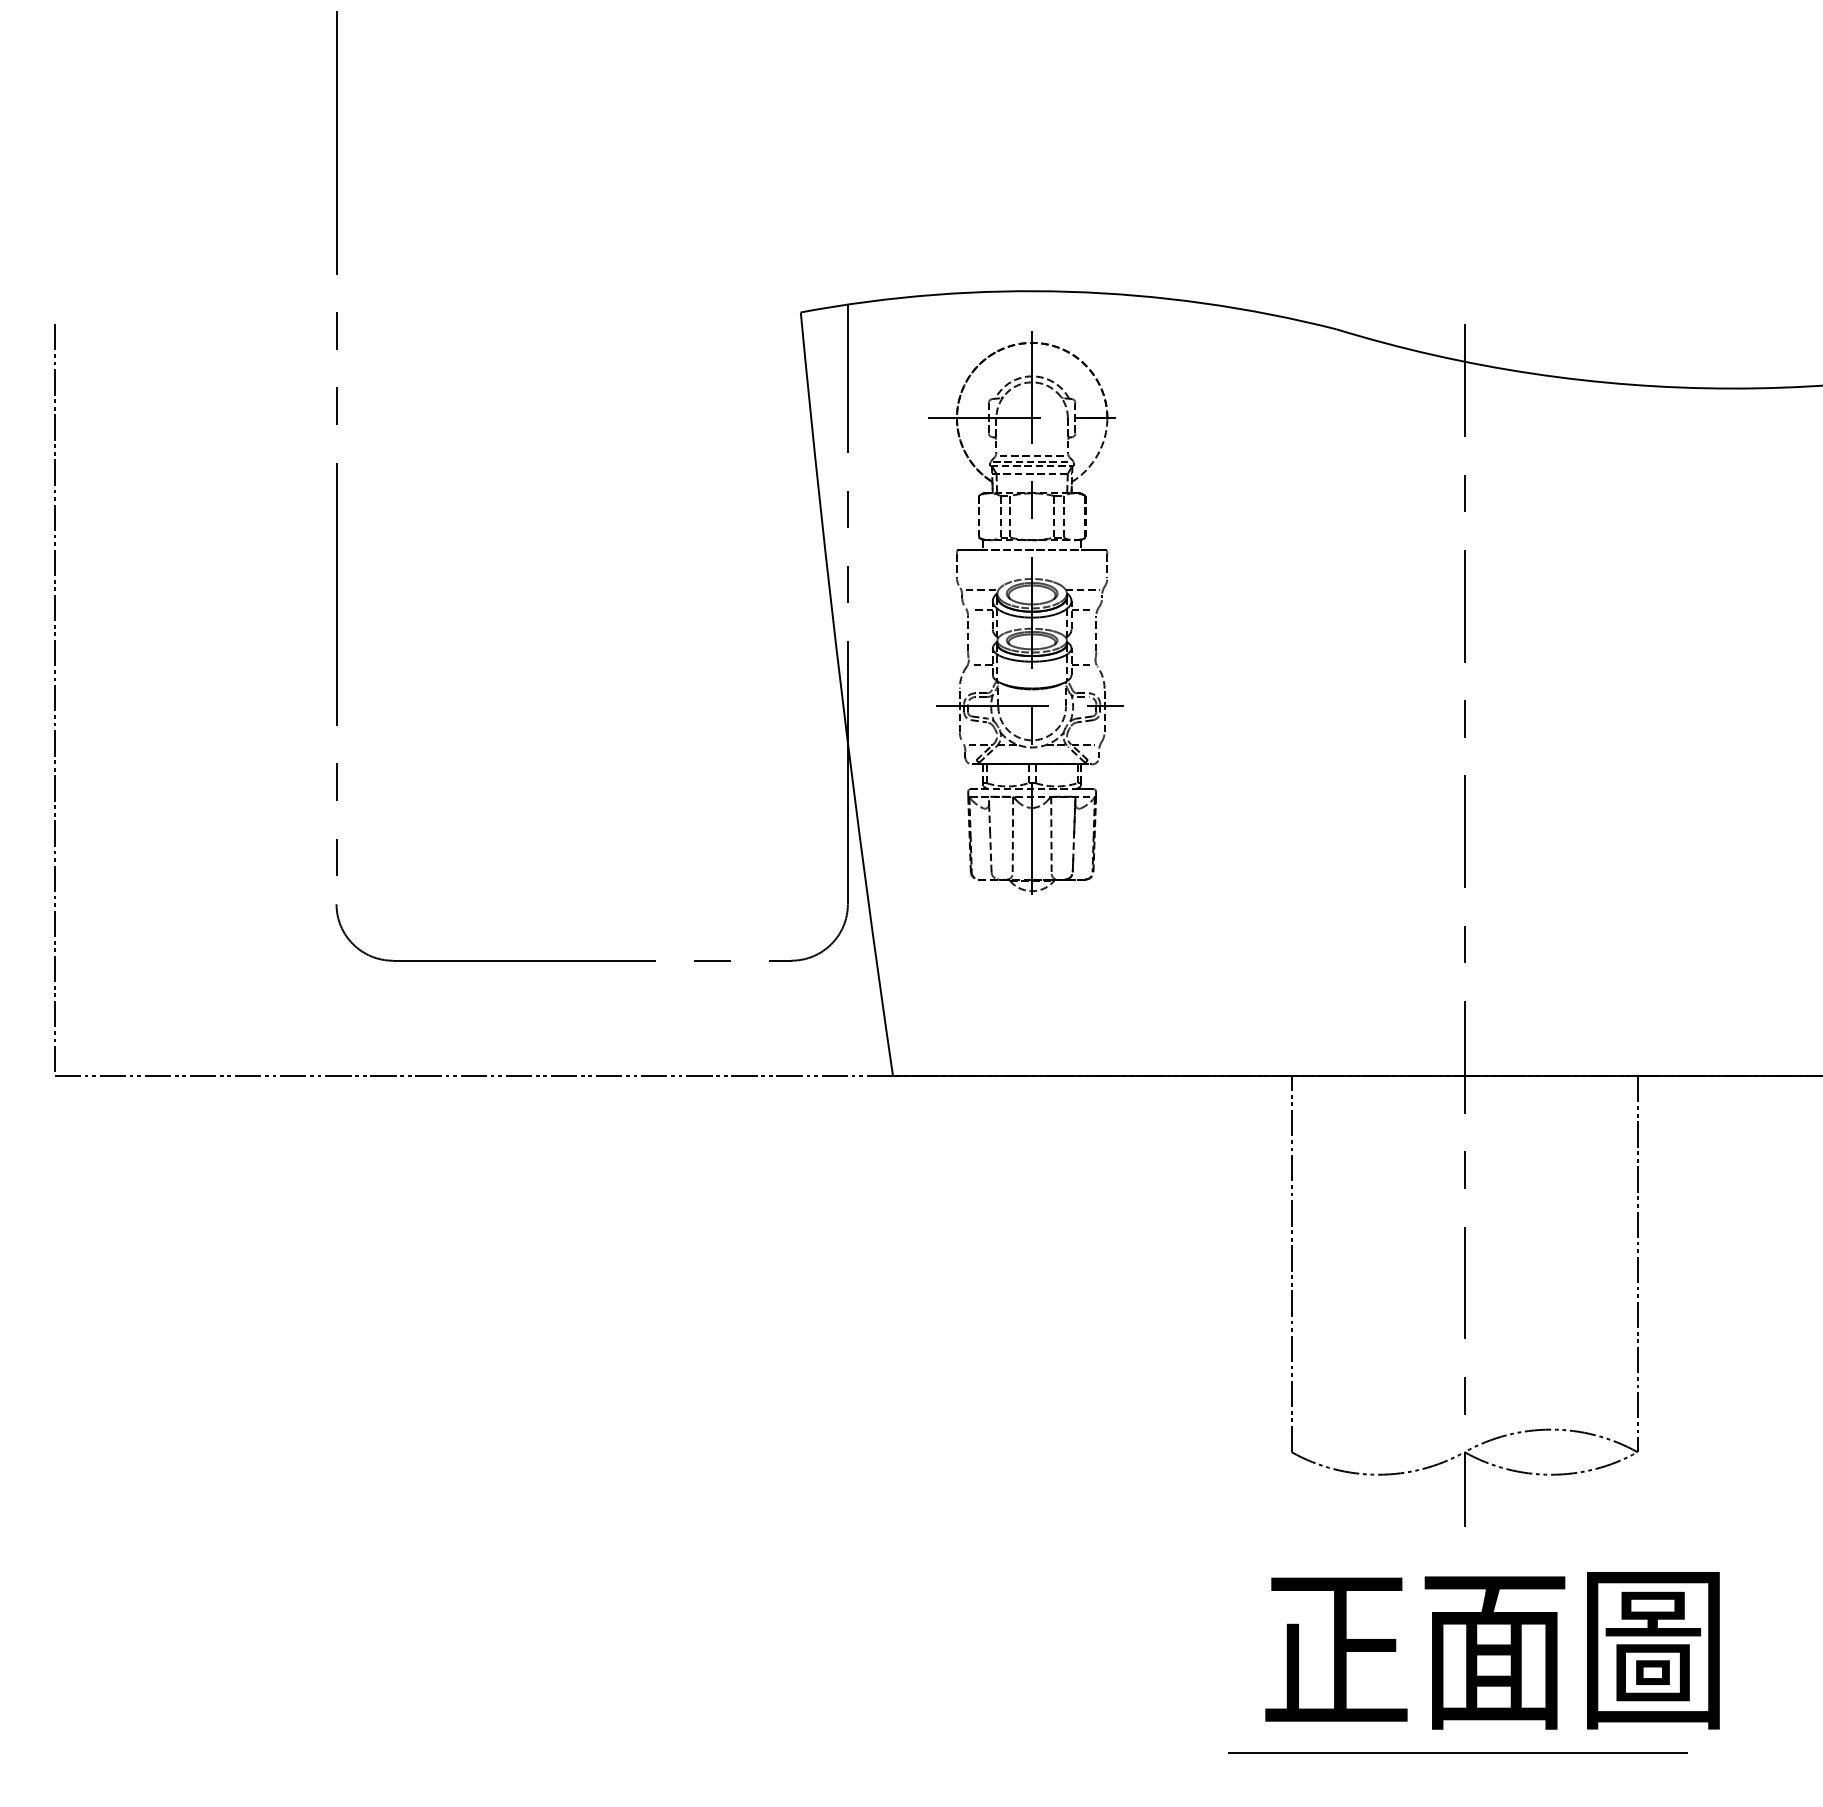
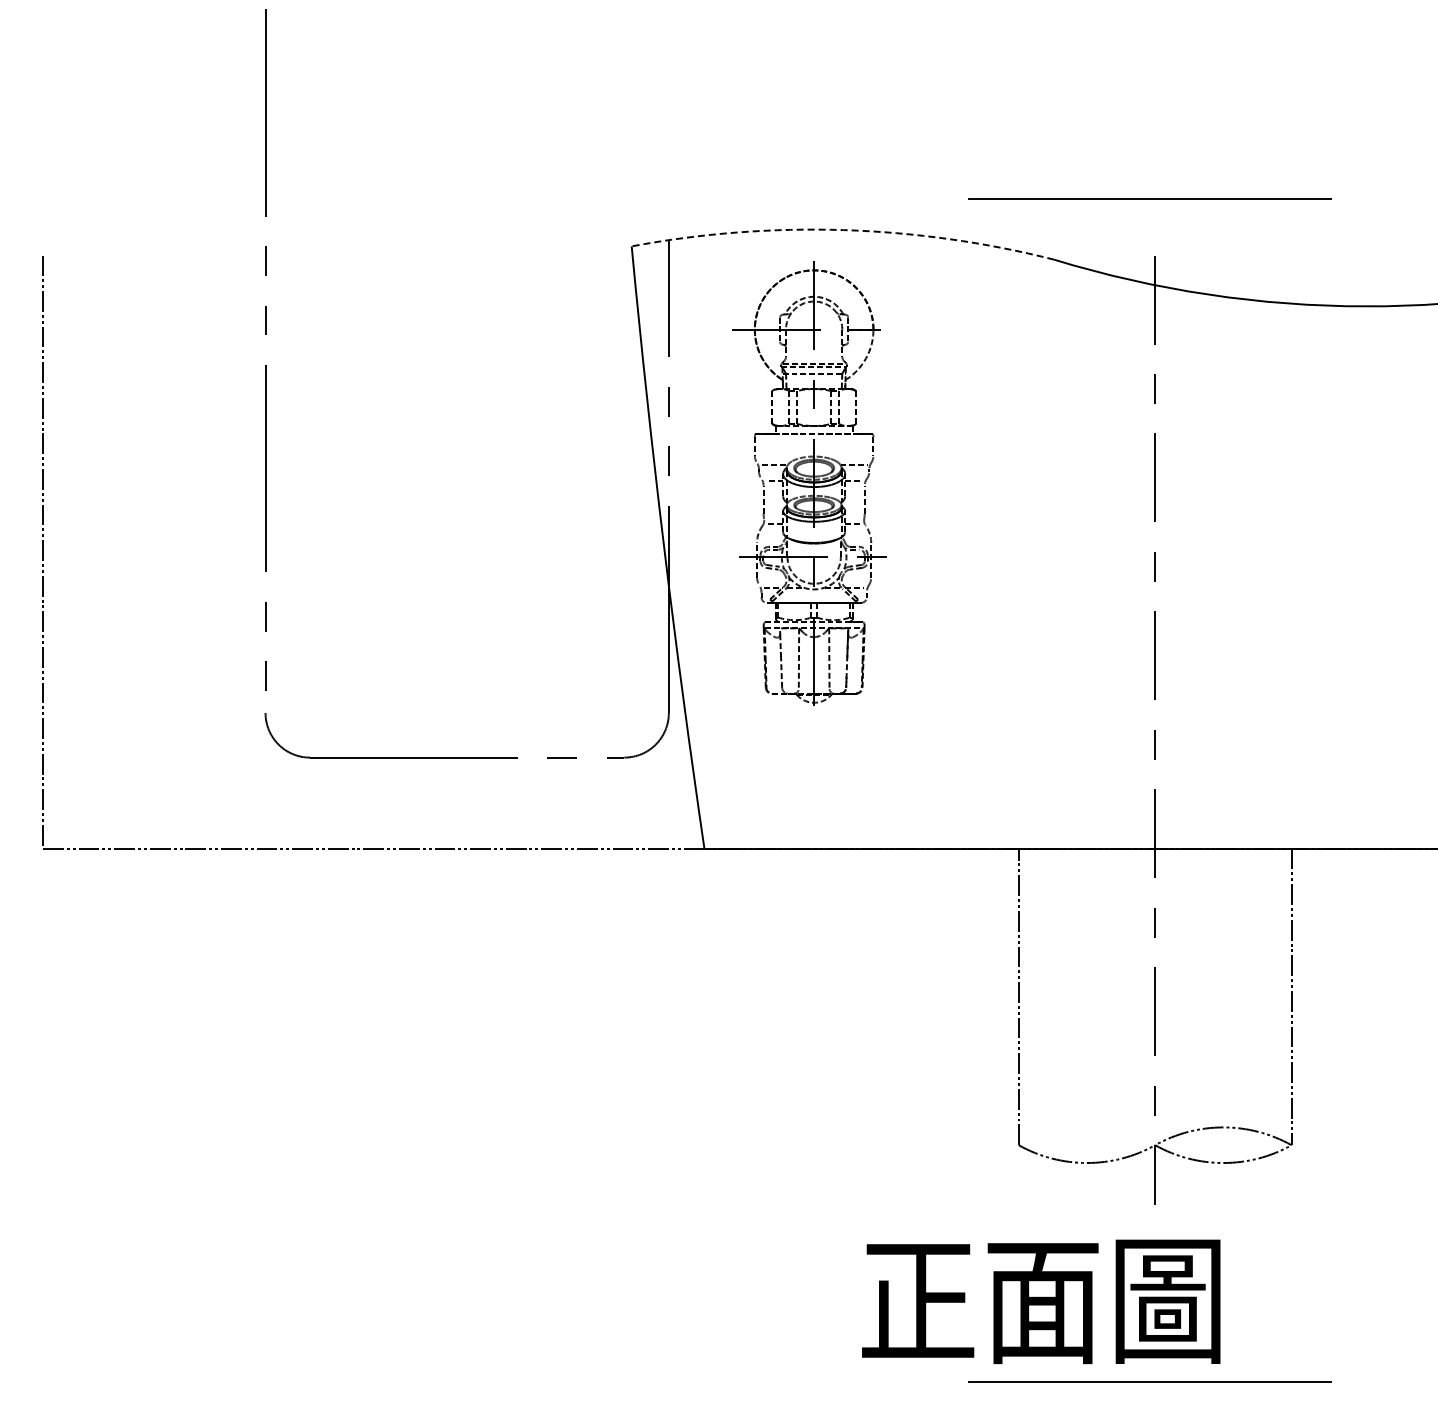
line: (1457, 251) -> (1149, 198), added
arc: (1069, 292) -> (843, 230), solid -> dashed
line: (1031, 455) -> (813, 359), removed
text: (1492, 1650) -> (1041, 1301), moved

